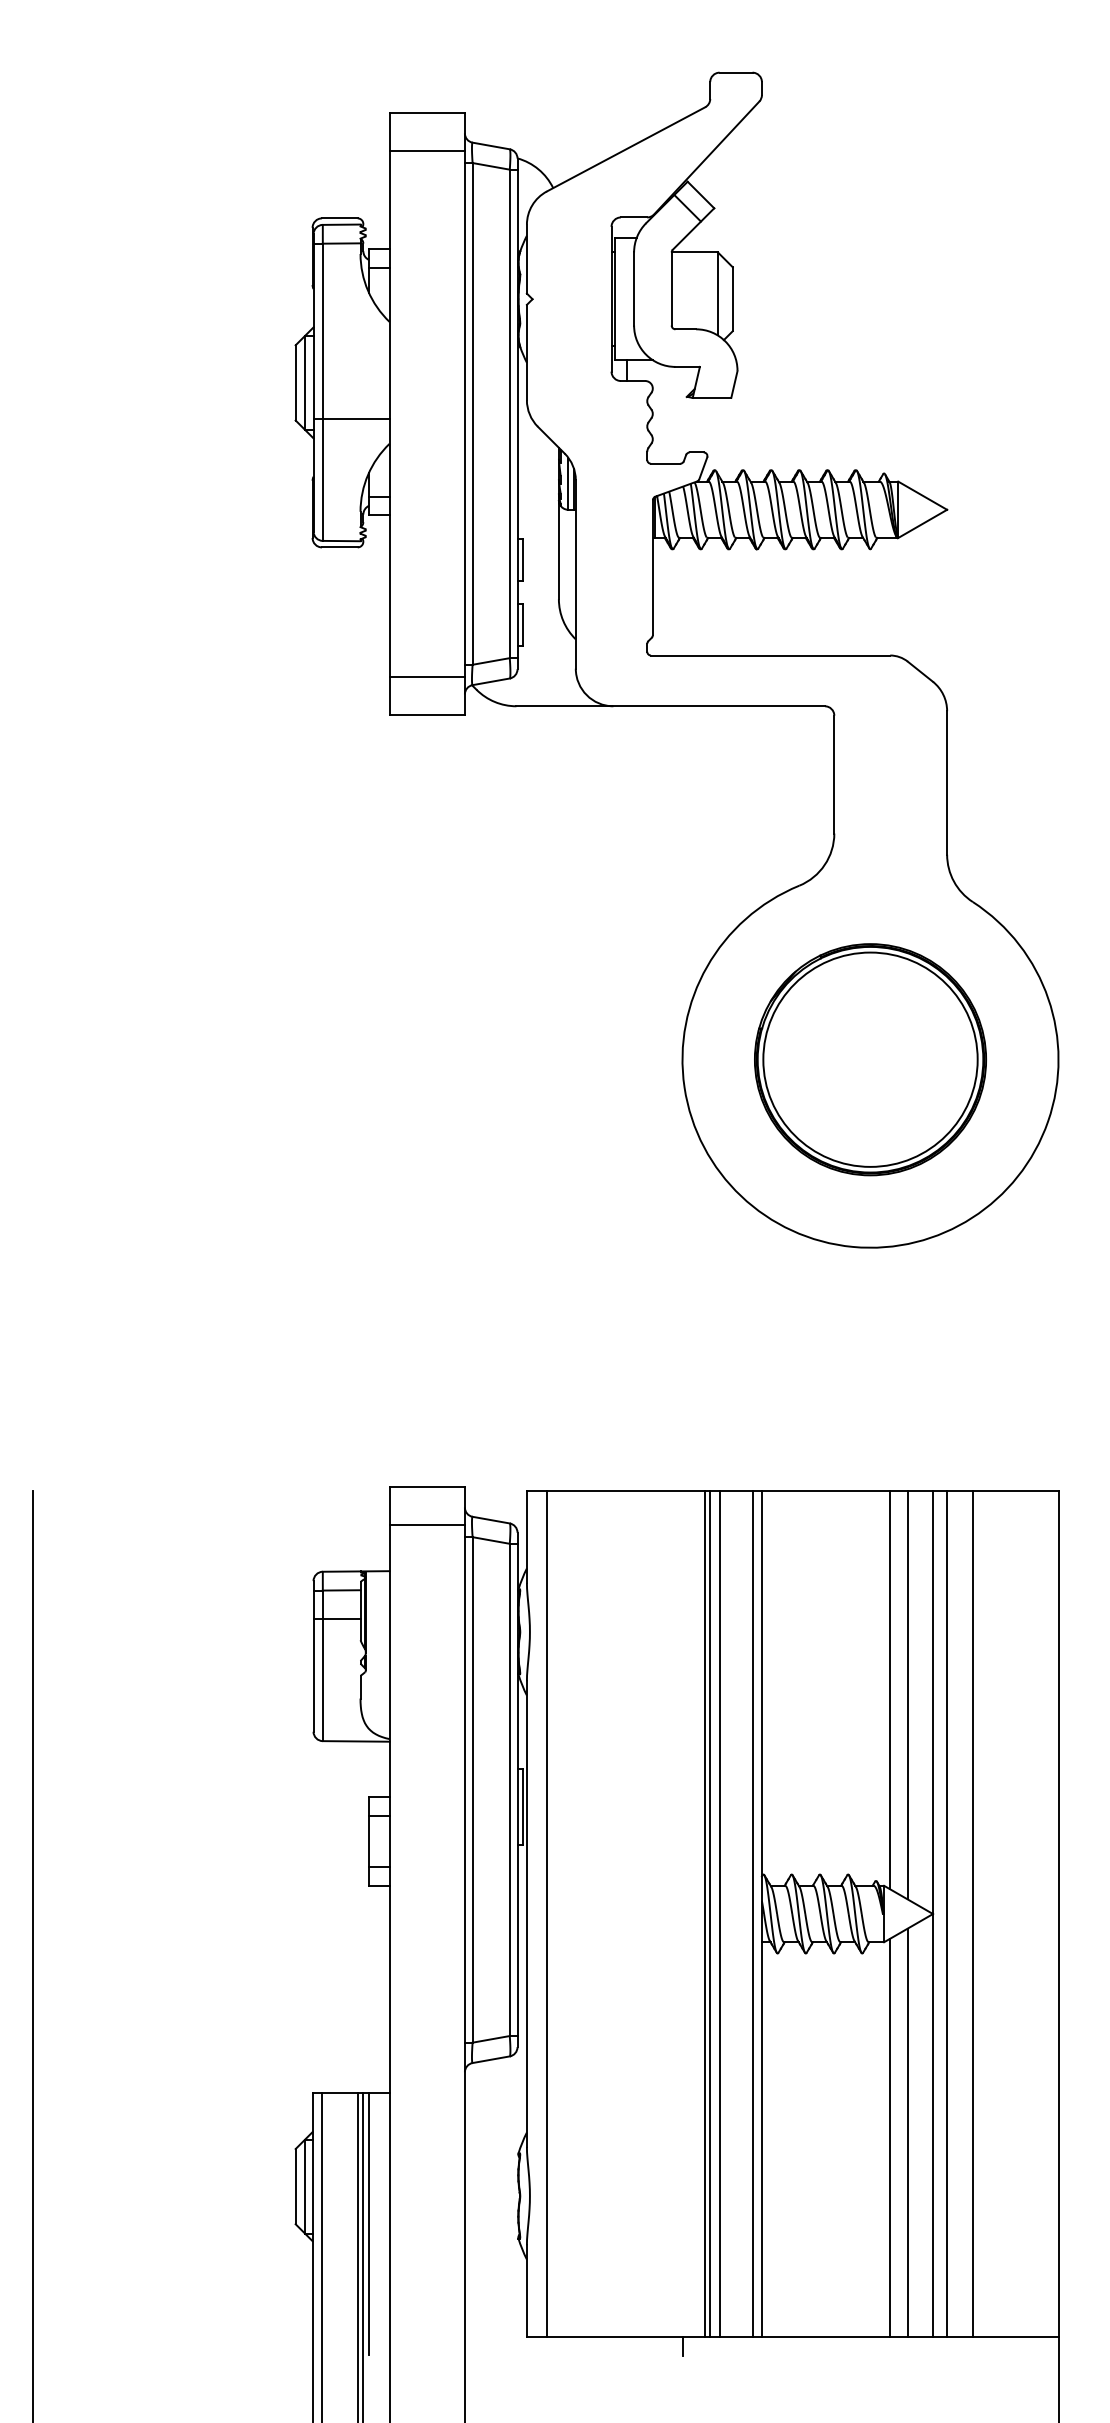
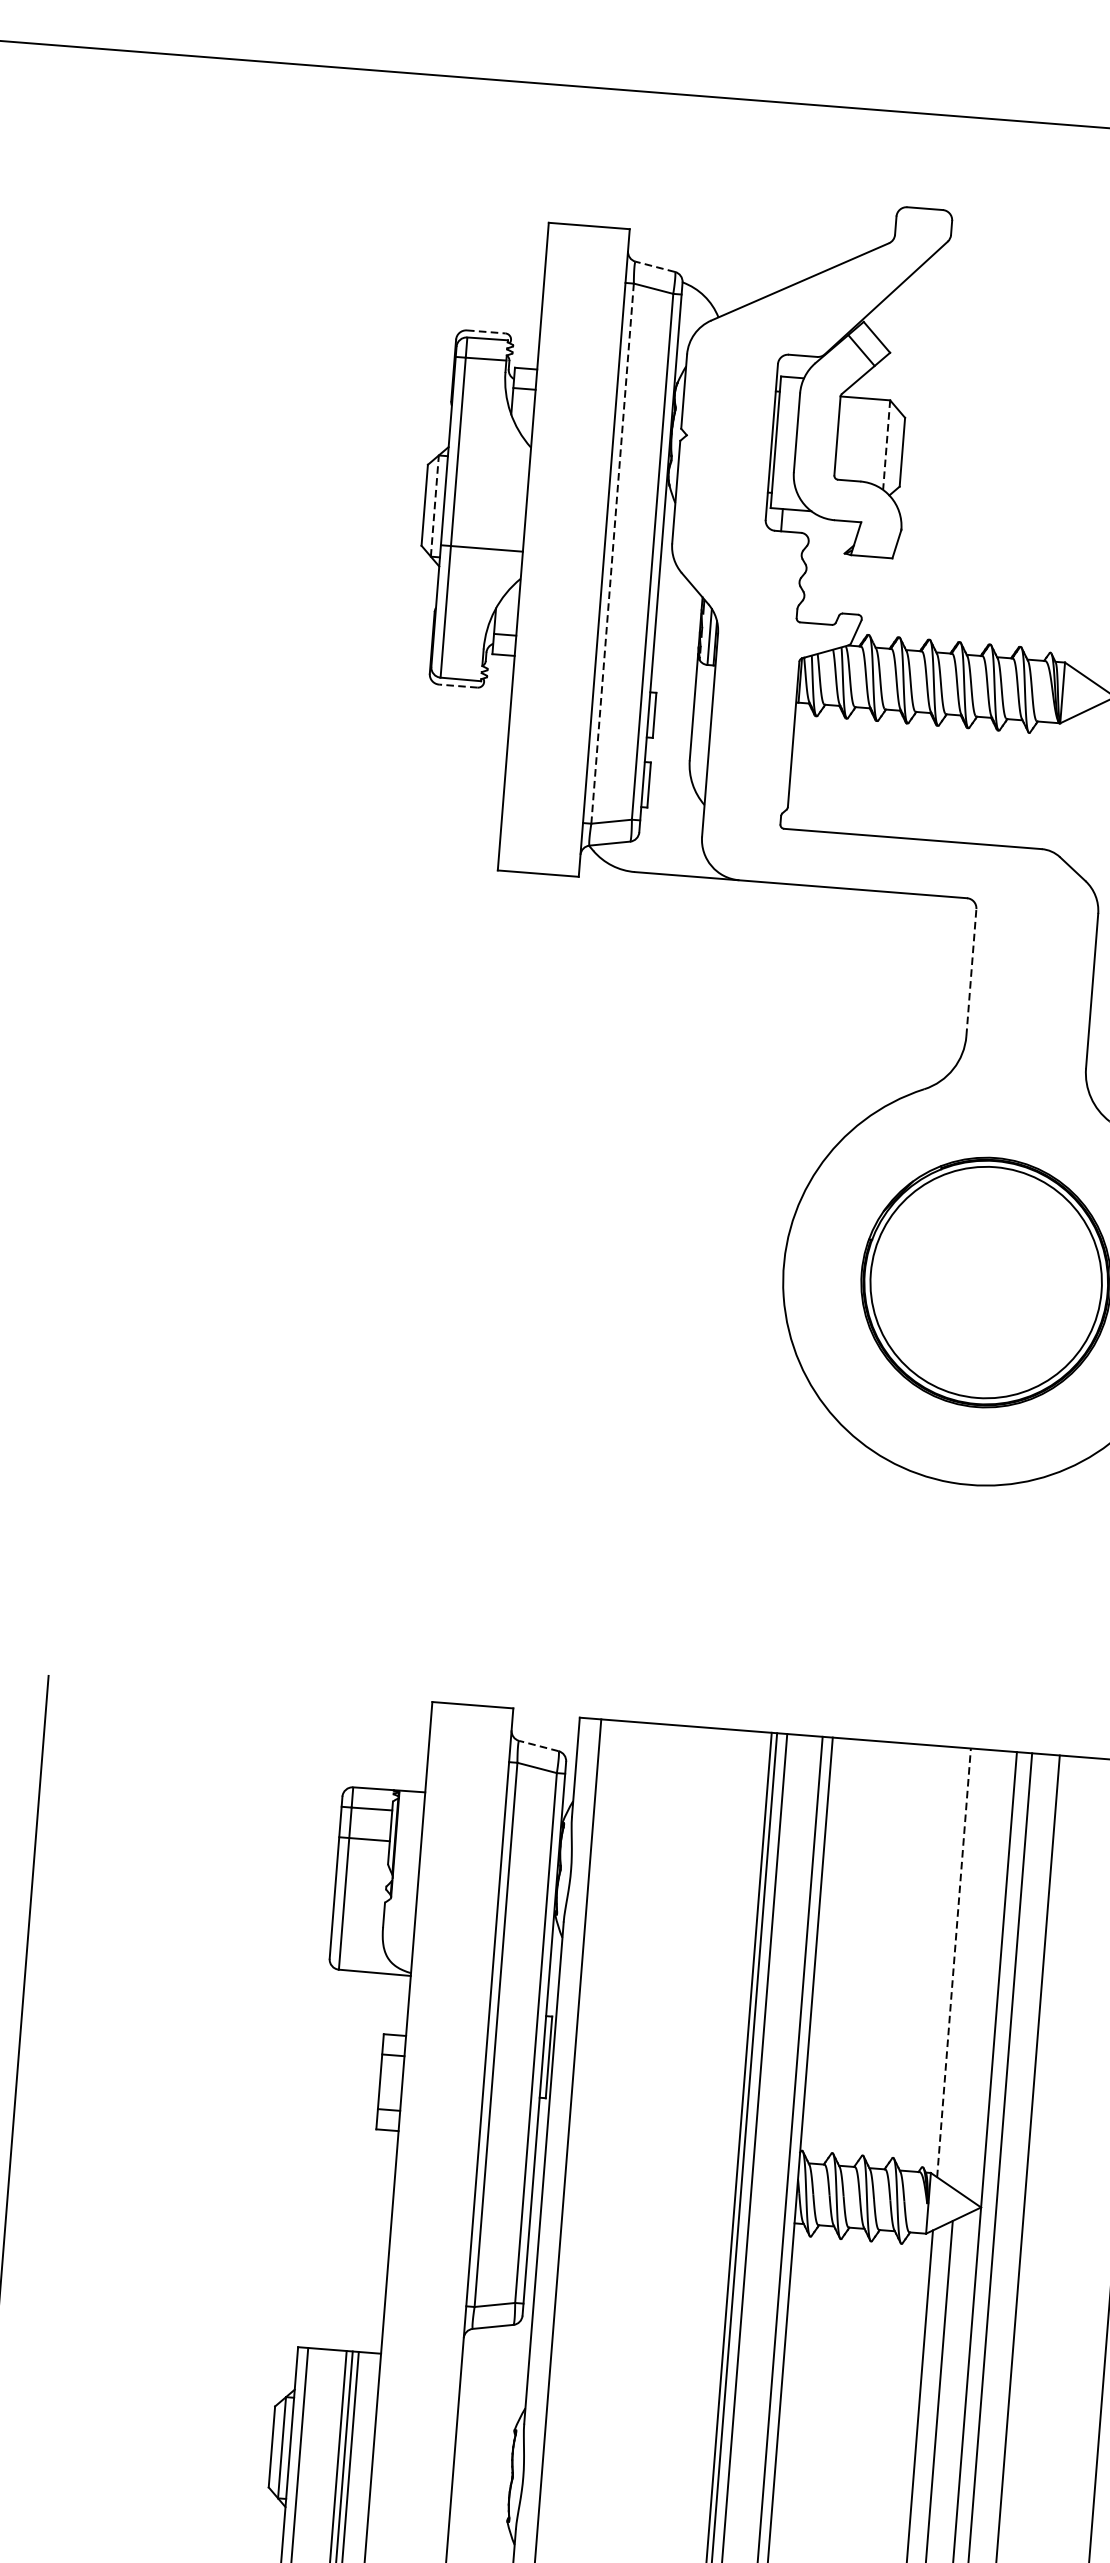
line: (491, 146) -> (655, 267), solid -> dashed
line: (426, 150) -> (585, 266), removed
line: (339, 218) -> (485, 332), solid -> dashed
line: (717, 293) -> (886, 444), solid -> dashed
line: (305, 382) -> (435, 505), solid -> dashed
line: (472, 413) -> (612, 553), solid -> dashed
line: (339, 547) -> (457, 686), solid -> dashed
line: (426, 677) -> (540, 833), removed
line: (834, 774) -> (971, 972), solid -> dashed
line: (491, 1520) -> (539, 1746), solid -> dashed
line: (426, 1524) -> (468, 1745), removed
line: (890, 1689) -> (954, 1962), solid -> dashed
line: (907, 1695) -> (972, 1970), removed

